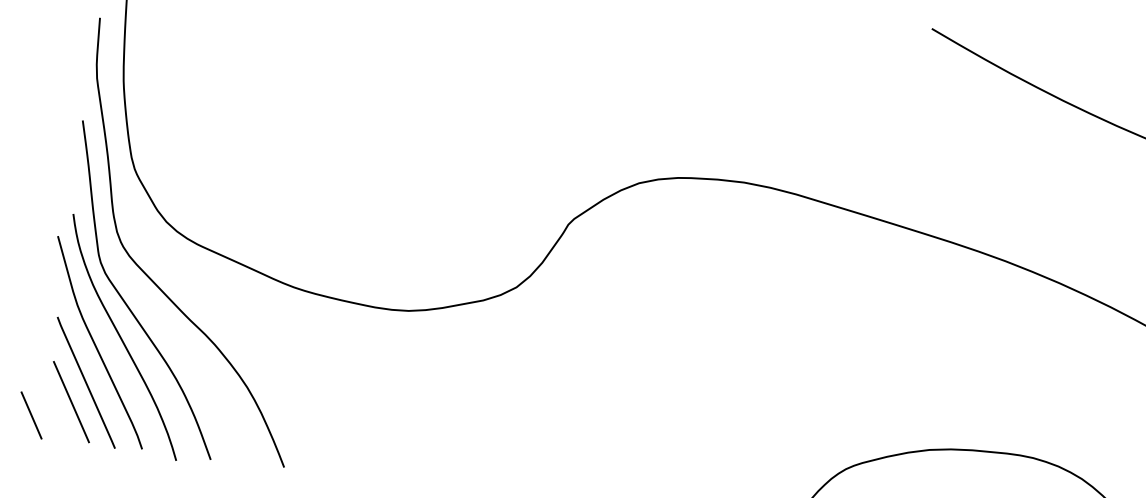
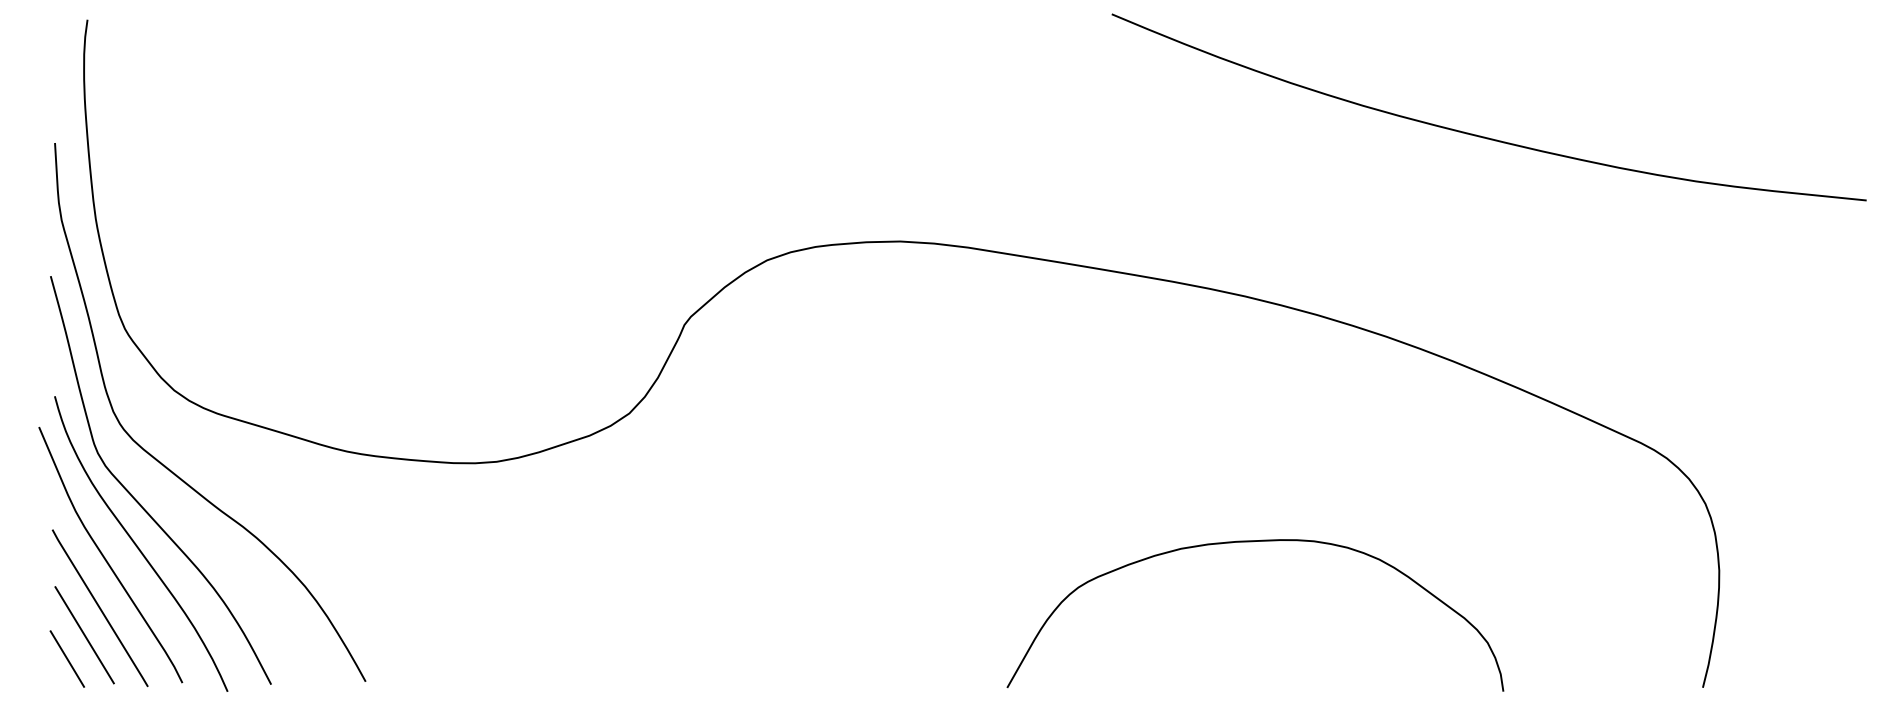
line: (30, 414) -> (66, 658), moved

